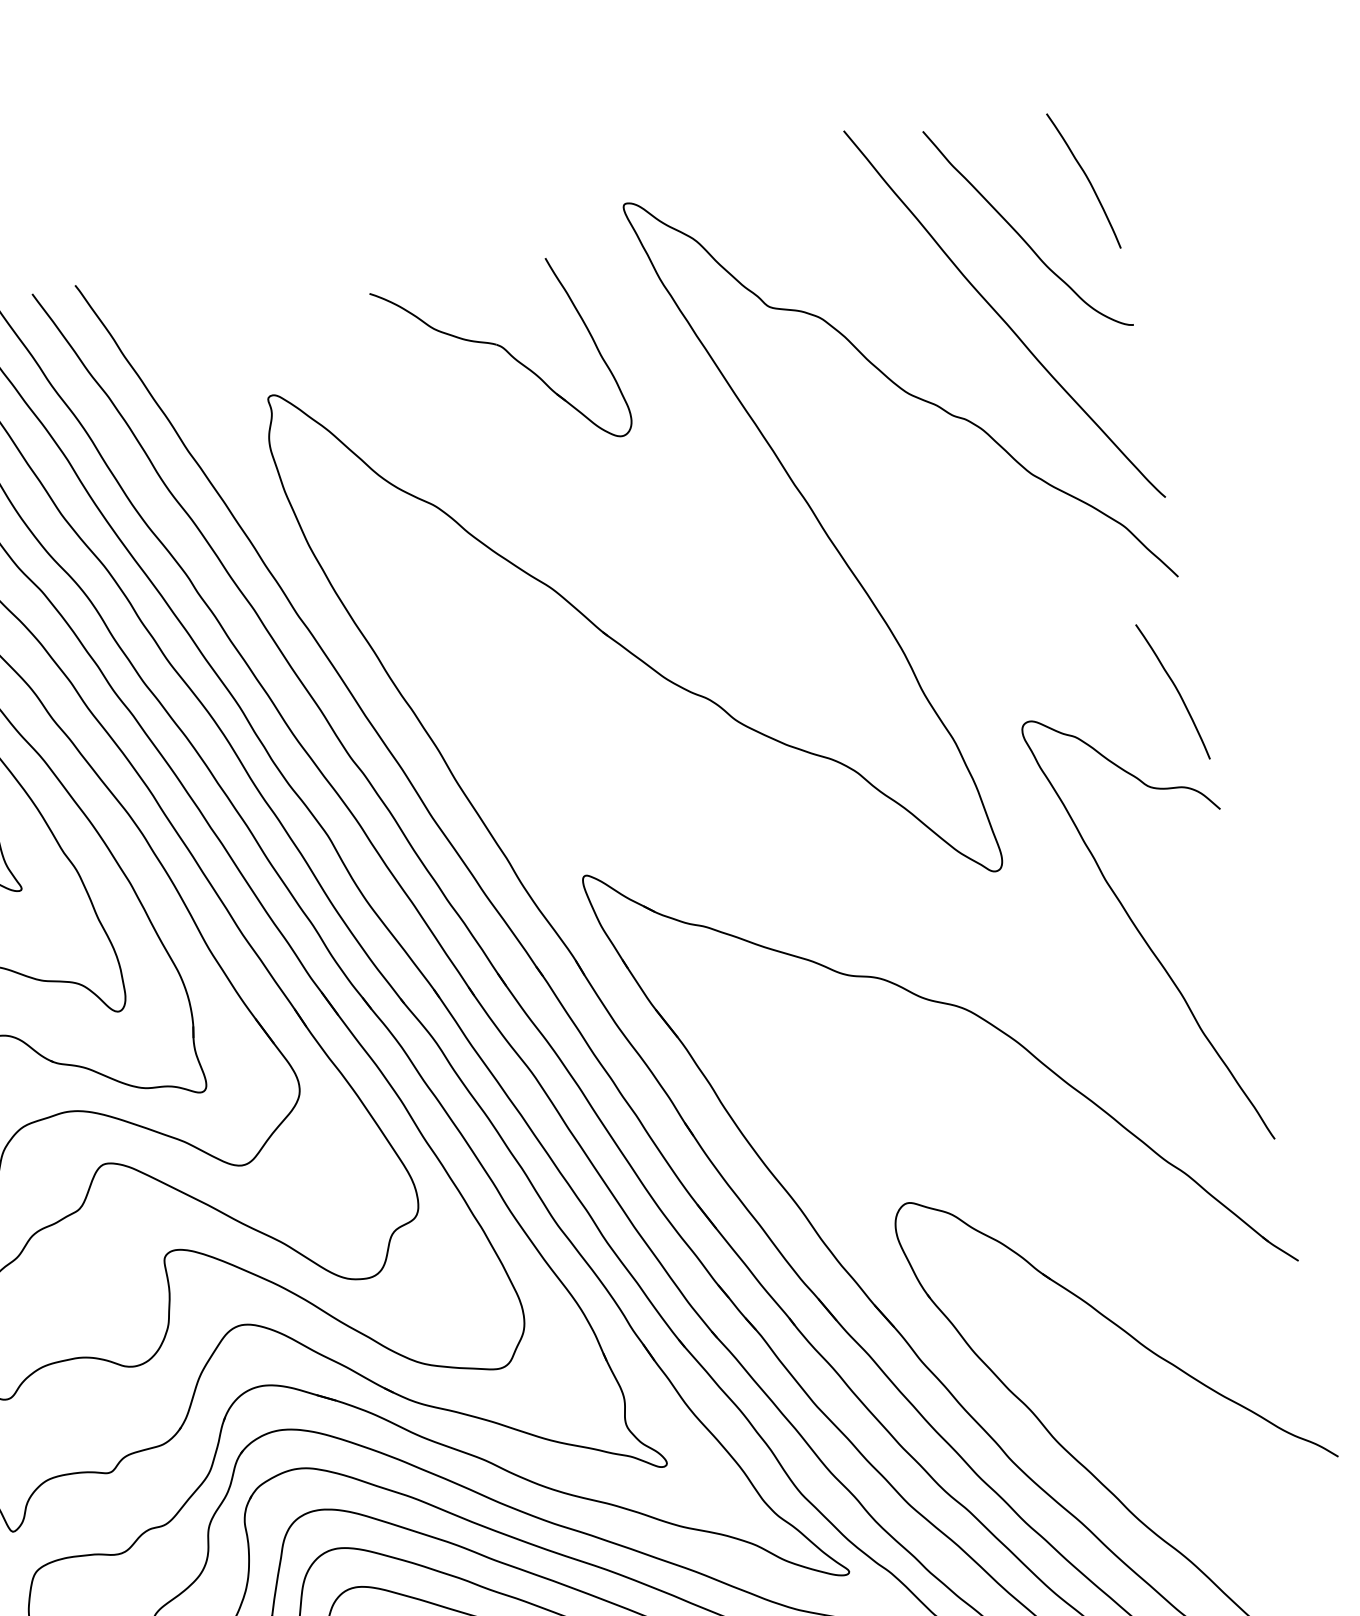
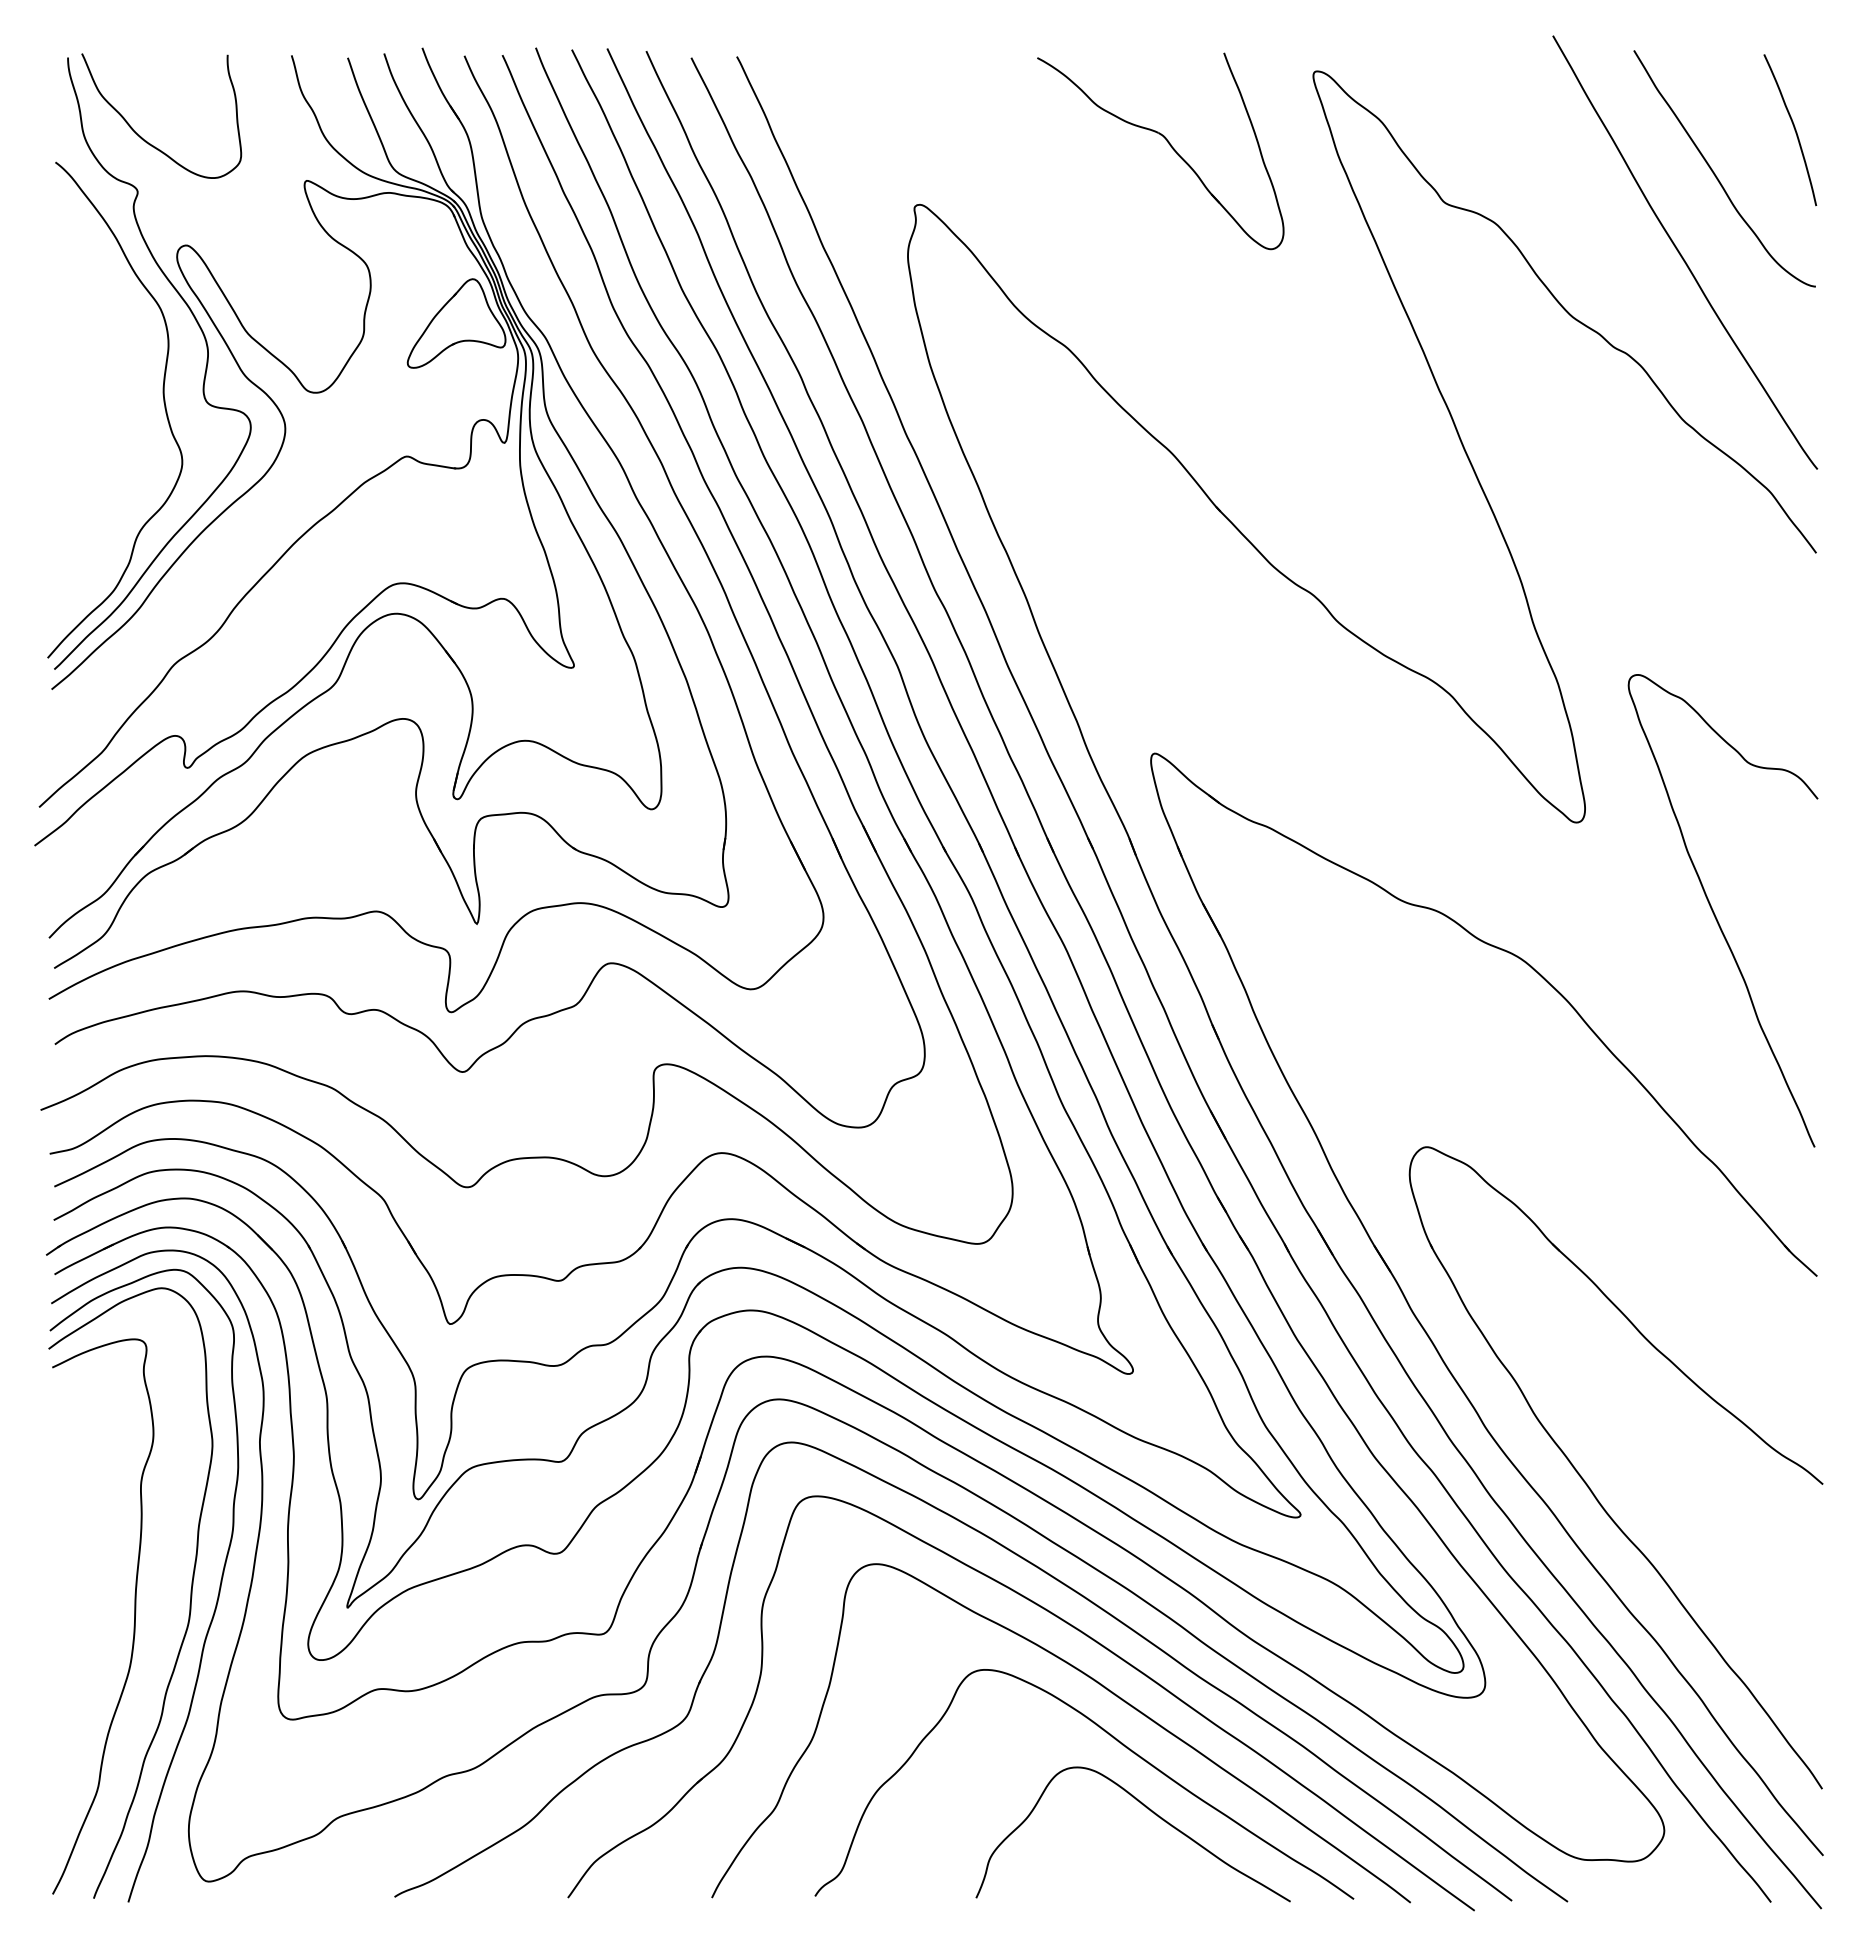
part: (508, 354) -> (1169, 145), moved
curve: (1177, 691) -> (1794, 670), removed

